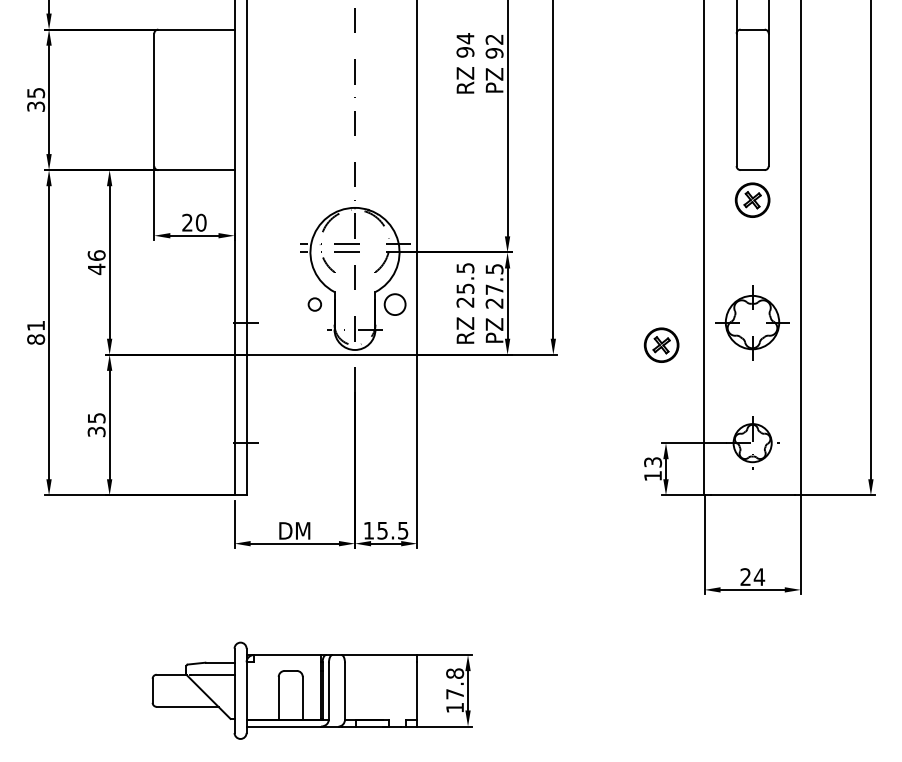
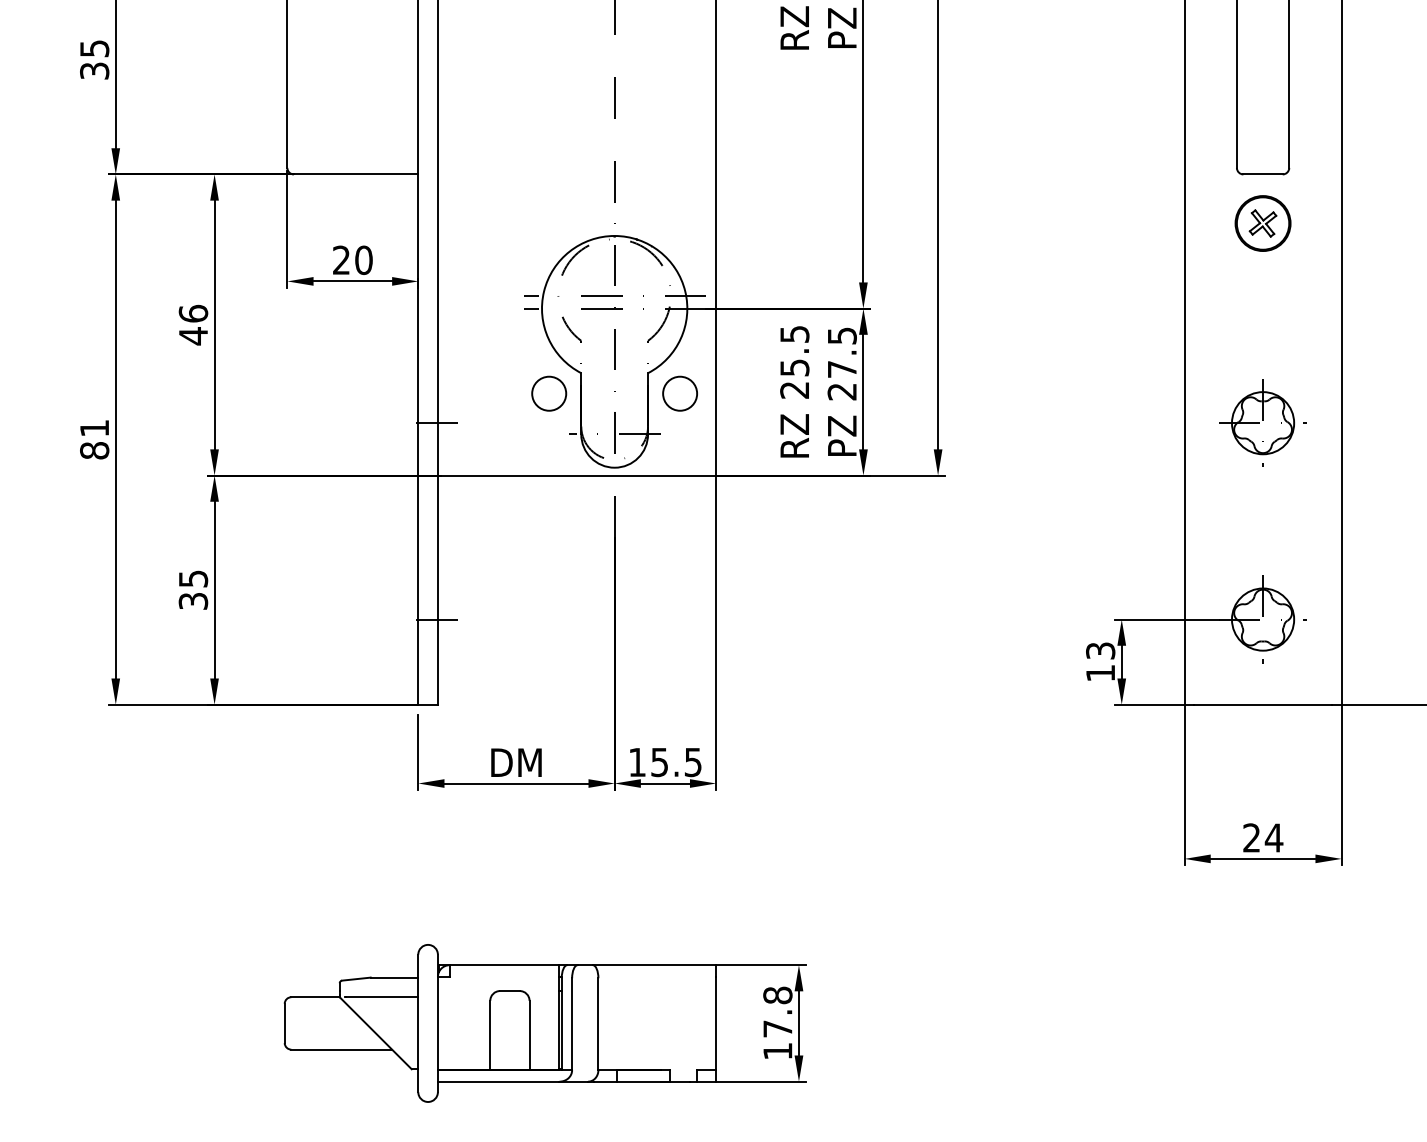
circle: (314, 304) -> (548, 393), size x1.67
part: (752, 322) -> (1262, 422), size x0.71
part: (661, 344) -> (1114, 458), removed

